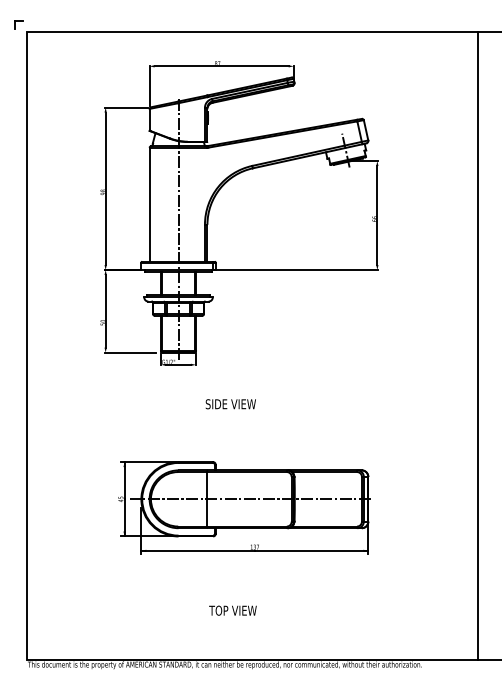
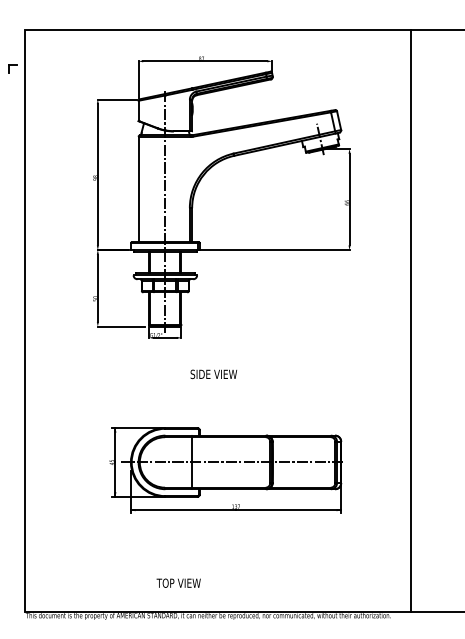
part: (18, 24) -> (12, 68), moved
line: (477, 346) -> (410, 320), moved
text: (232, 610) -> (178, 583), moved

